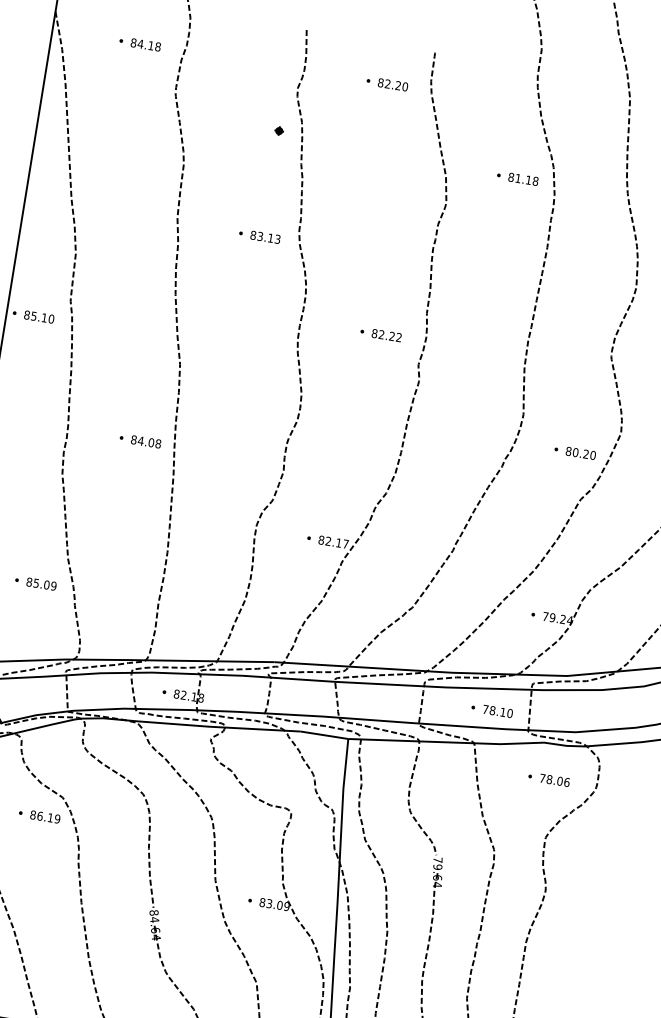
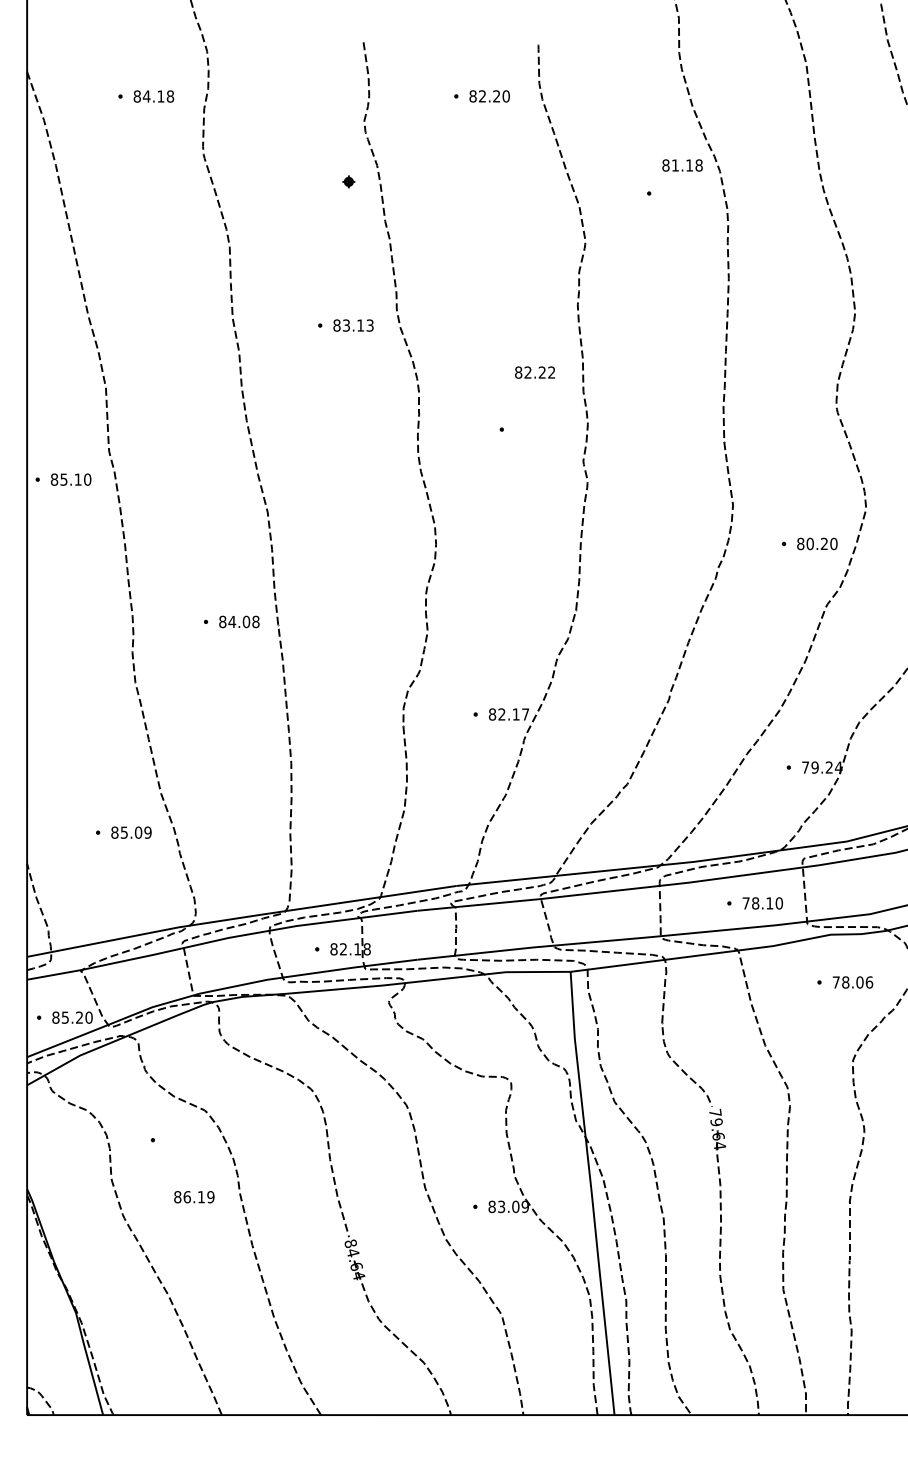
text: (523, 179) -> (682, 165), moved
text: (386, 335) -> (534, 372), moved
text: (45, 817) -> (194, 1197), moved

